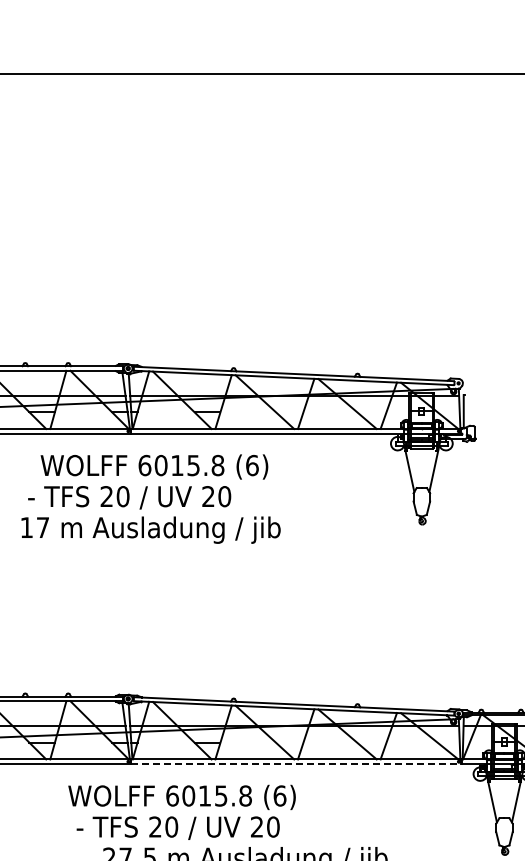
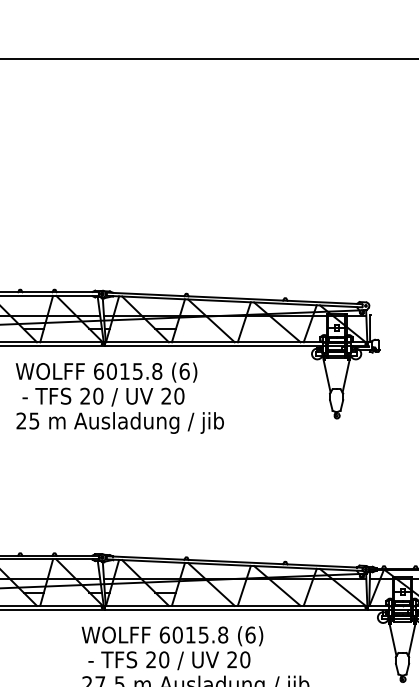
text: (154, 466) -> (106, 372), moved
text: (34, 527) -> (27, 420), 17 -> 25
line: (296, 764) -> (236, 609), dashed -> solid
text: (181, 811) -> (172, 647), moved

